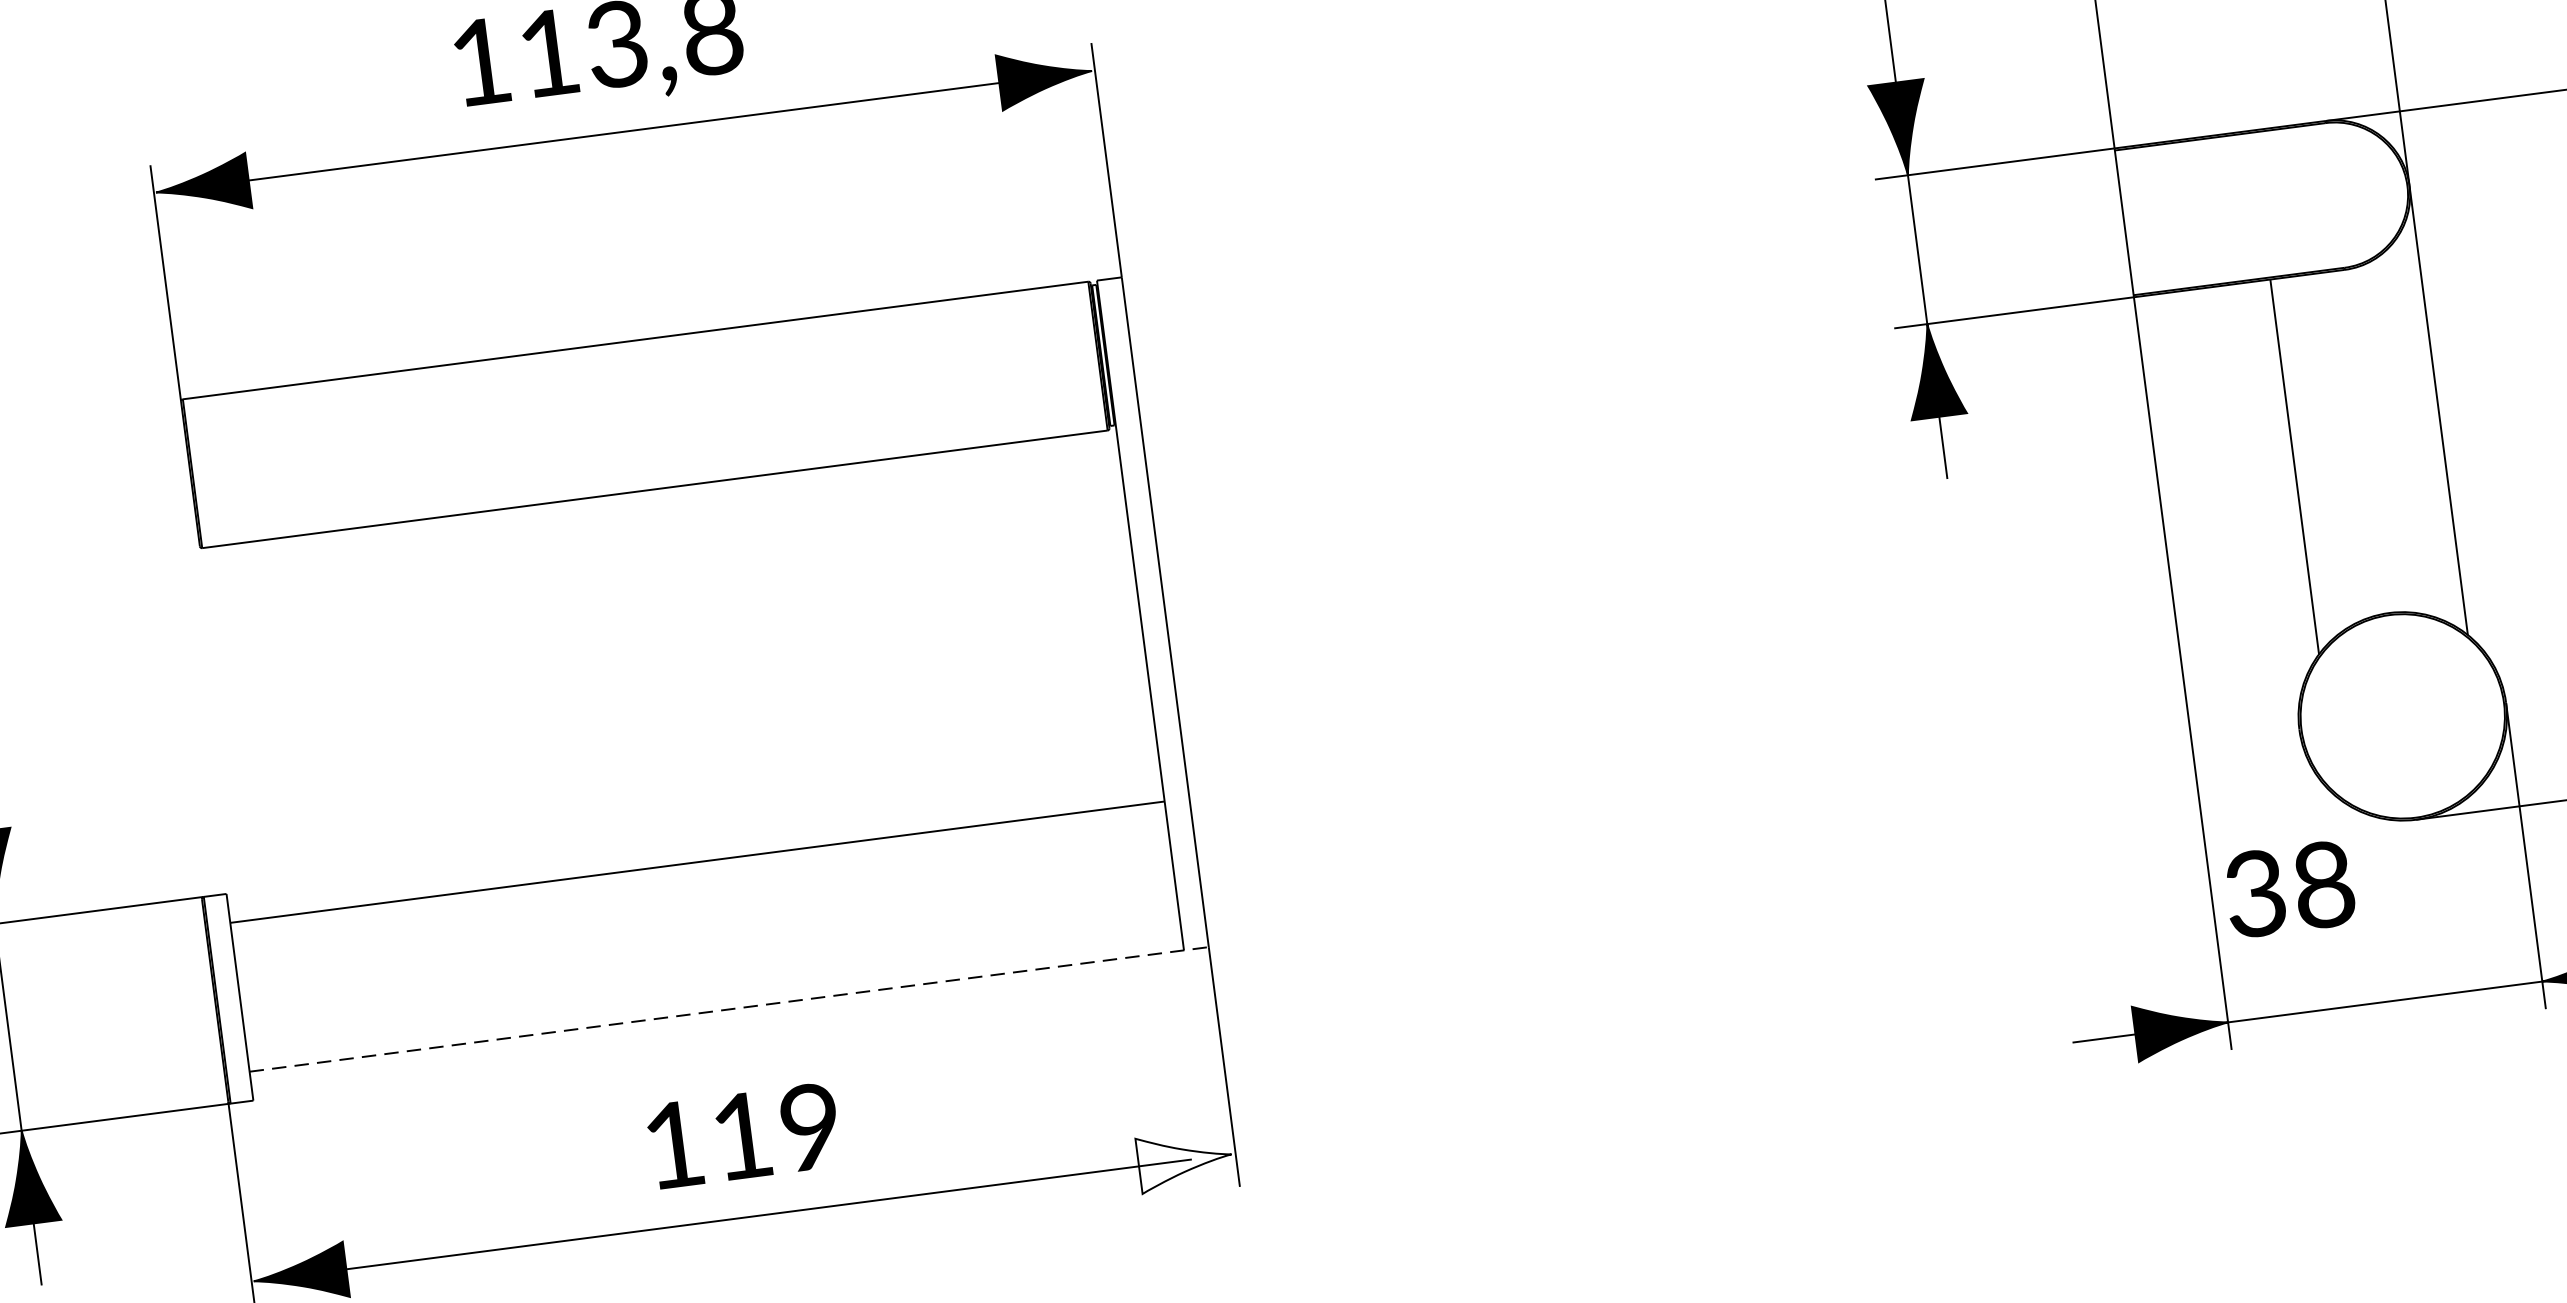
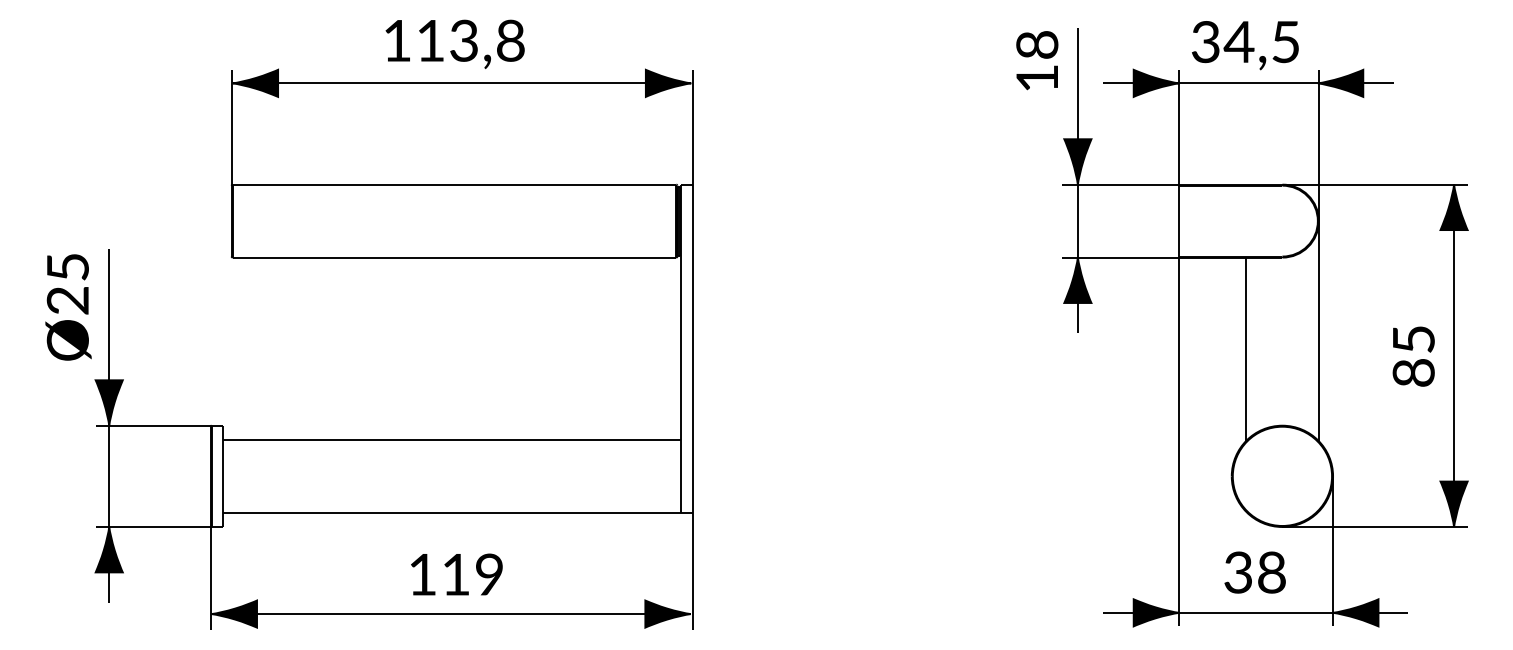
text: (2288, 889) -> (1254, 572), moved
line: (728, 1008) -> (457, 512), dashed -> solid
fill: (1184, 1159) -> (667, 613), added

